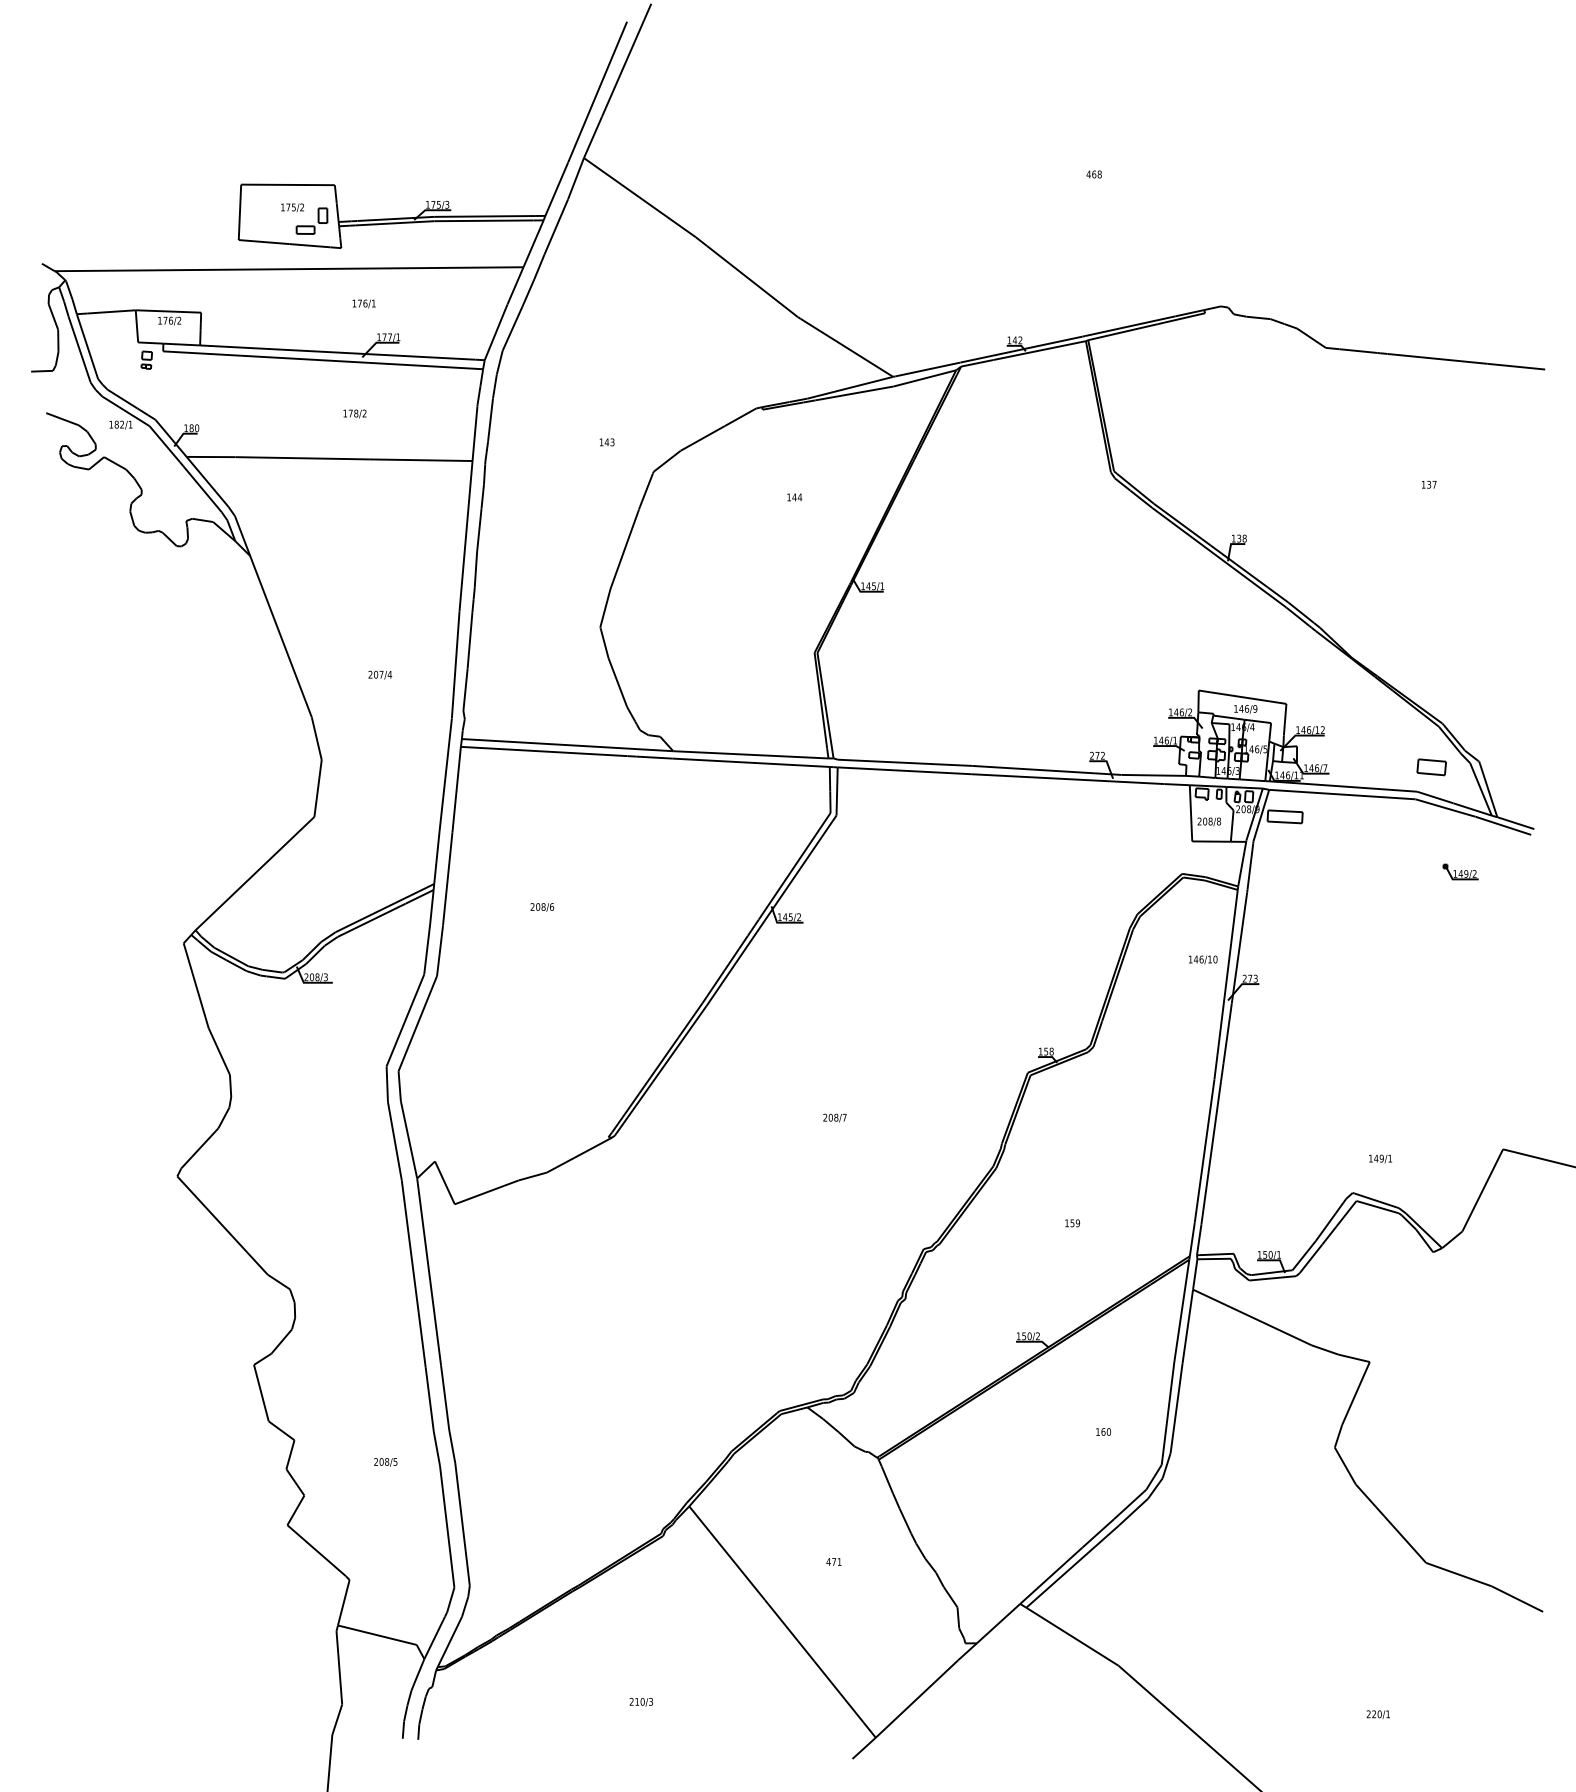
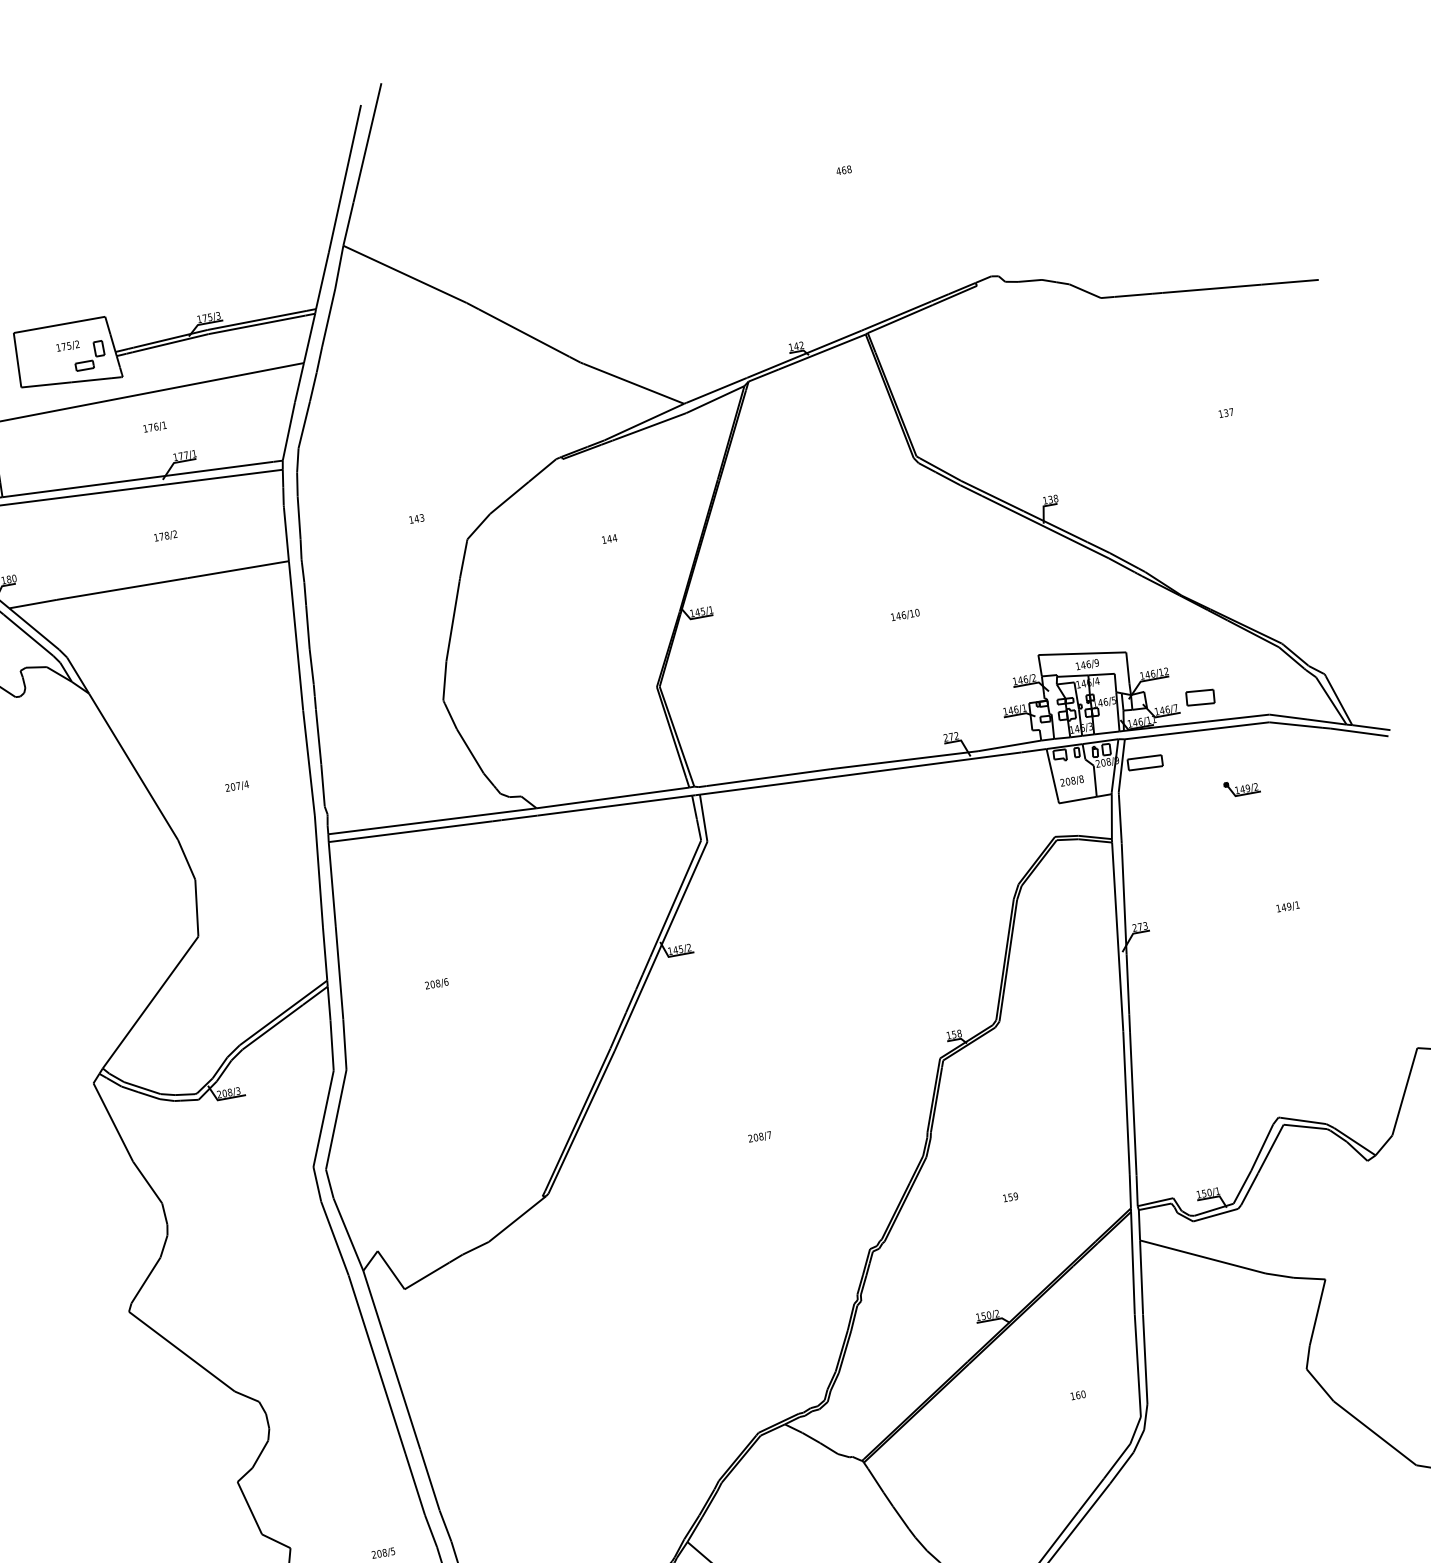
part: (1431, 767) -> (1200, 697), moved
part: (1460, 871) -> (1241, 787), moved
text: (1203, 959) -> (905, 614), moved
text: (1380, 1158) -> (1287, 906), moved

